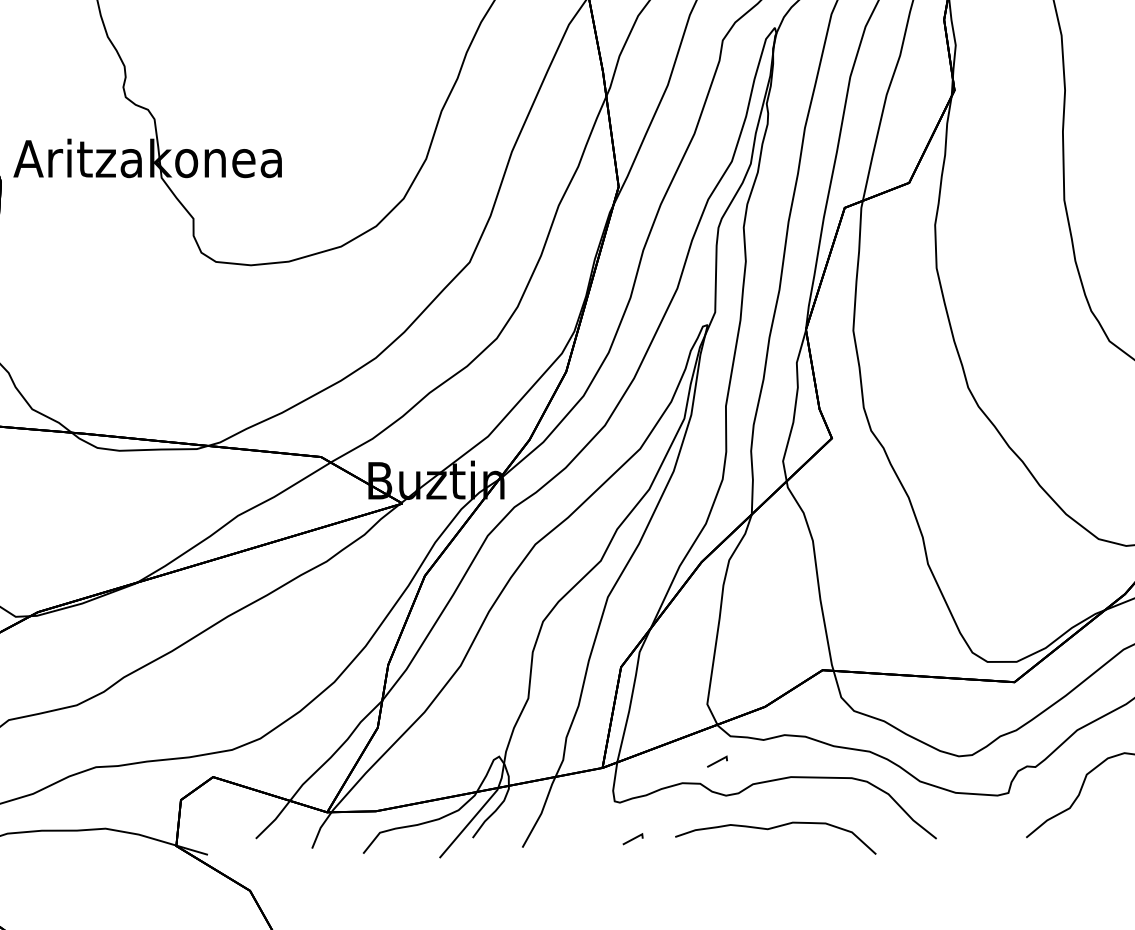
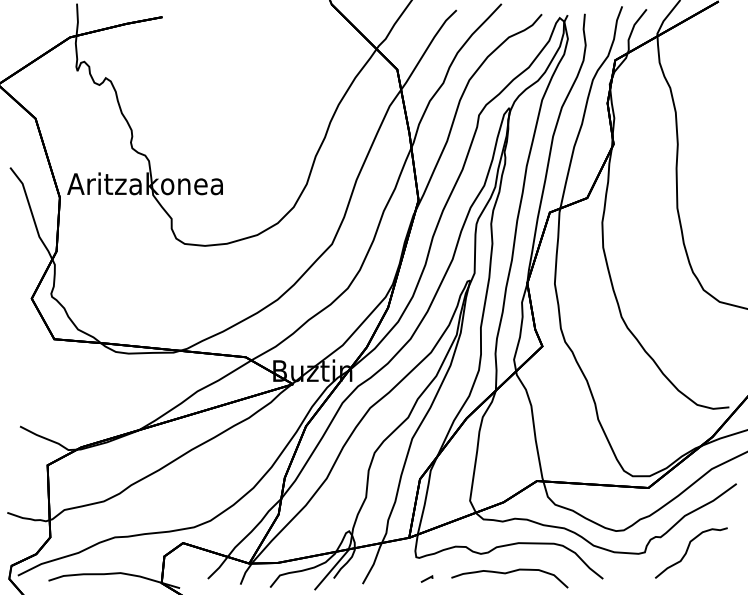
line: (716, 760) -> (475, 533), removed

